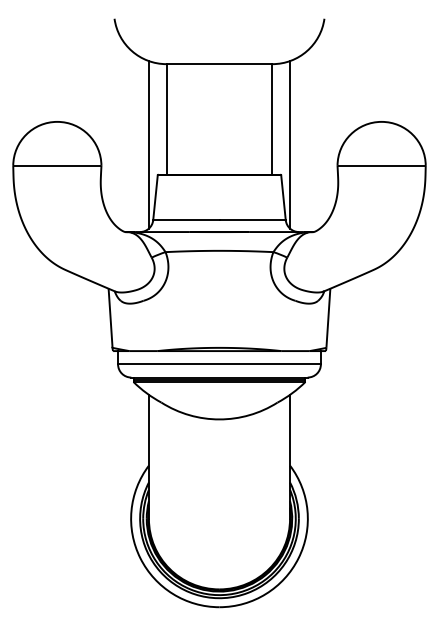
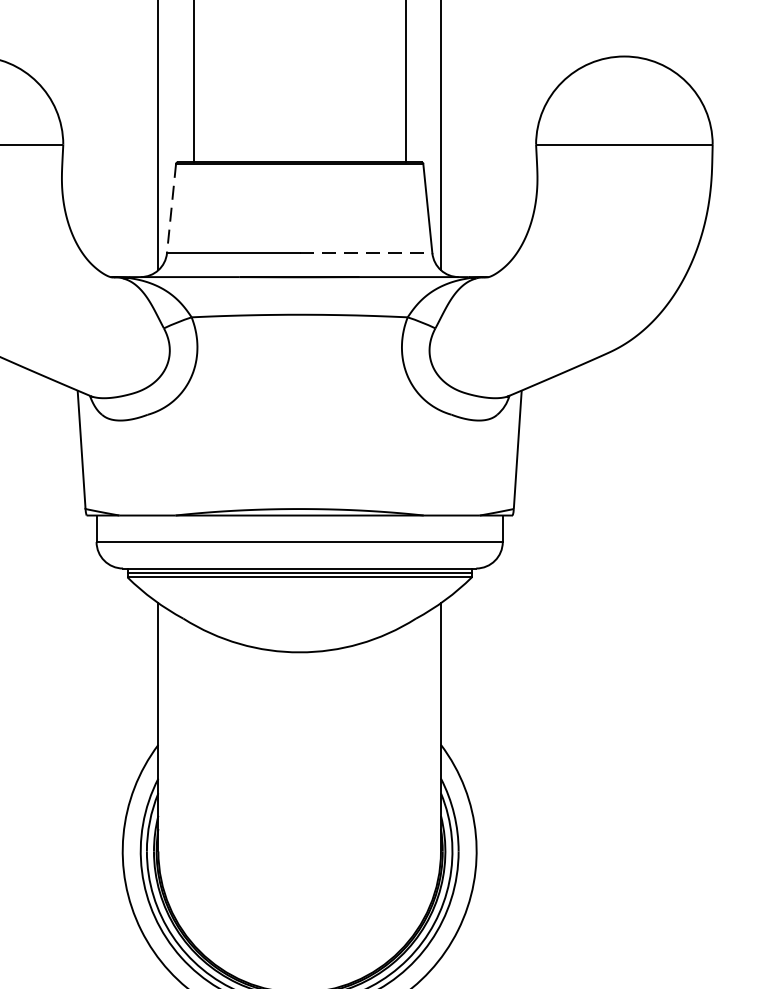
line: (155, 198) -> (171, 209), solid -> dashed
line: (253, 220) -> (367, 253), solid -> dashed

